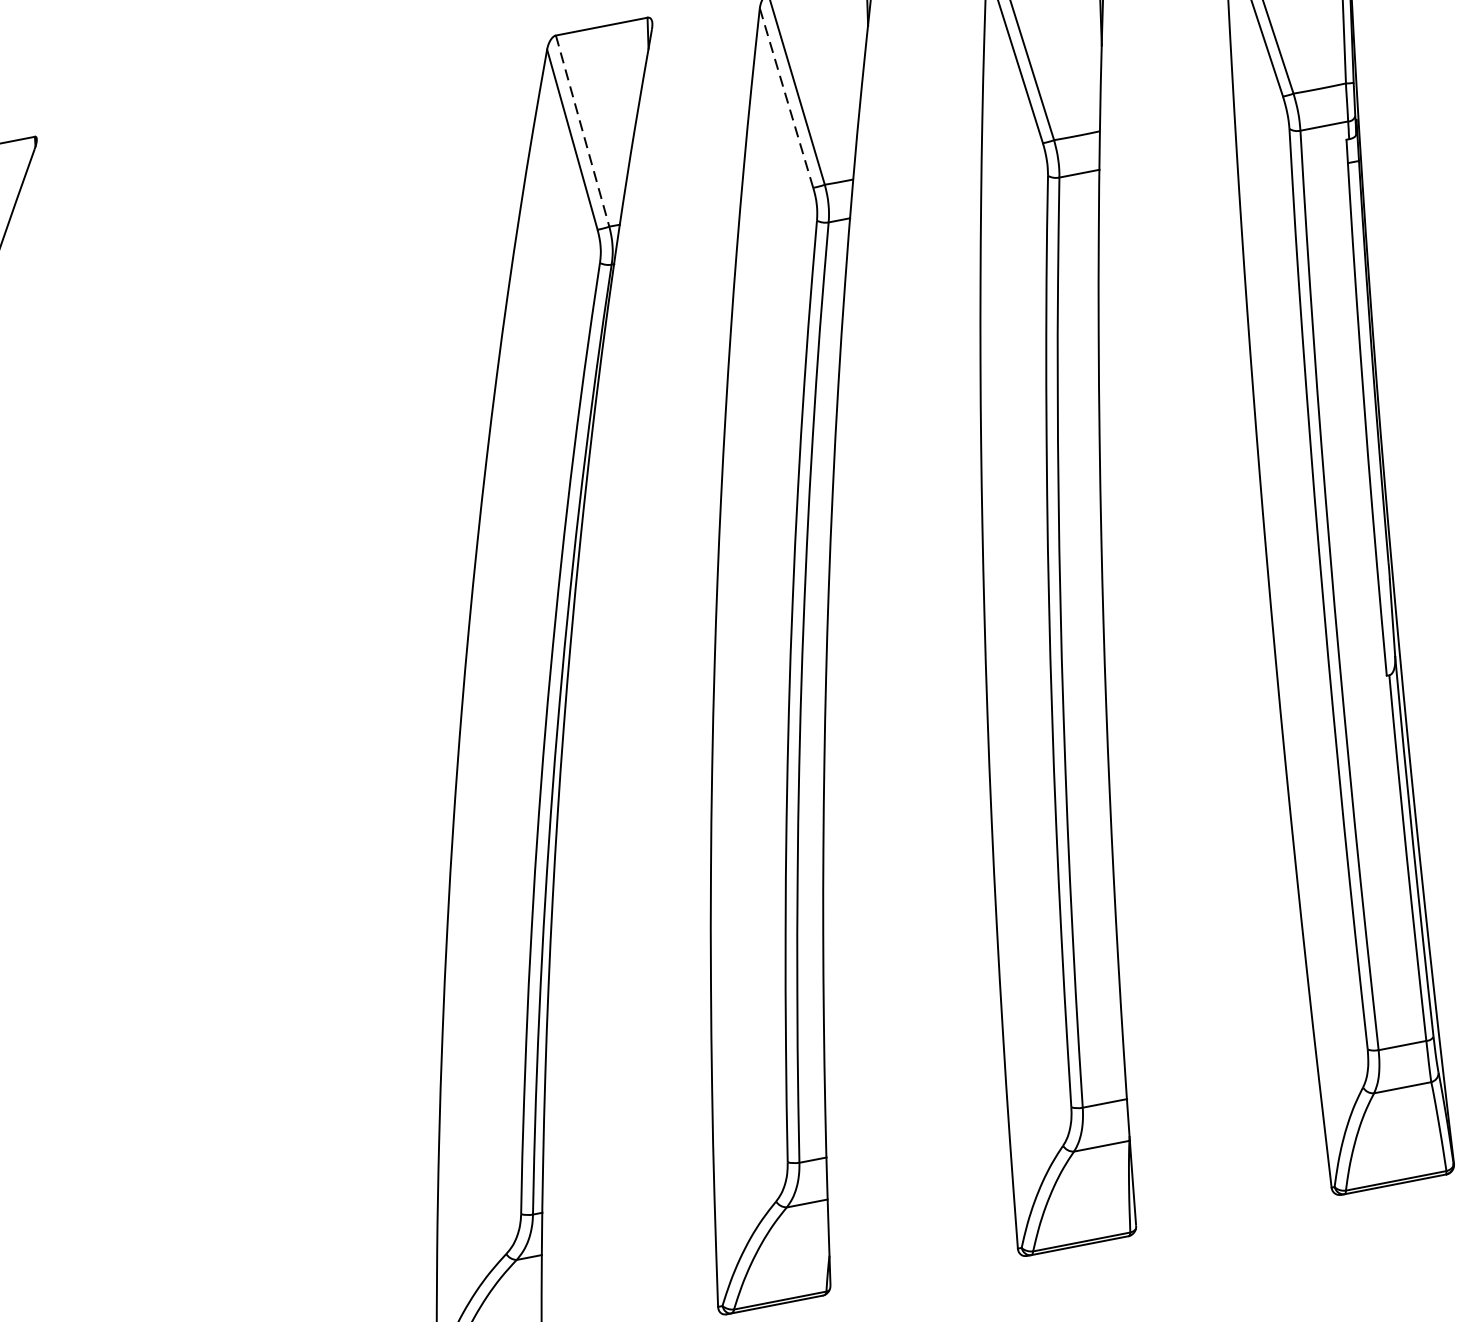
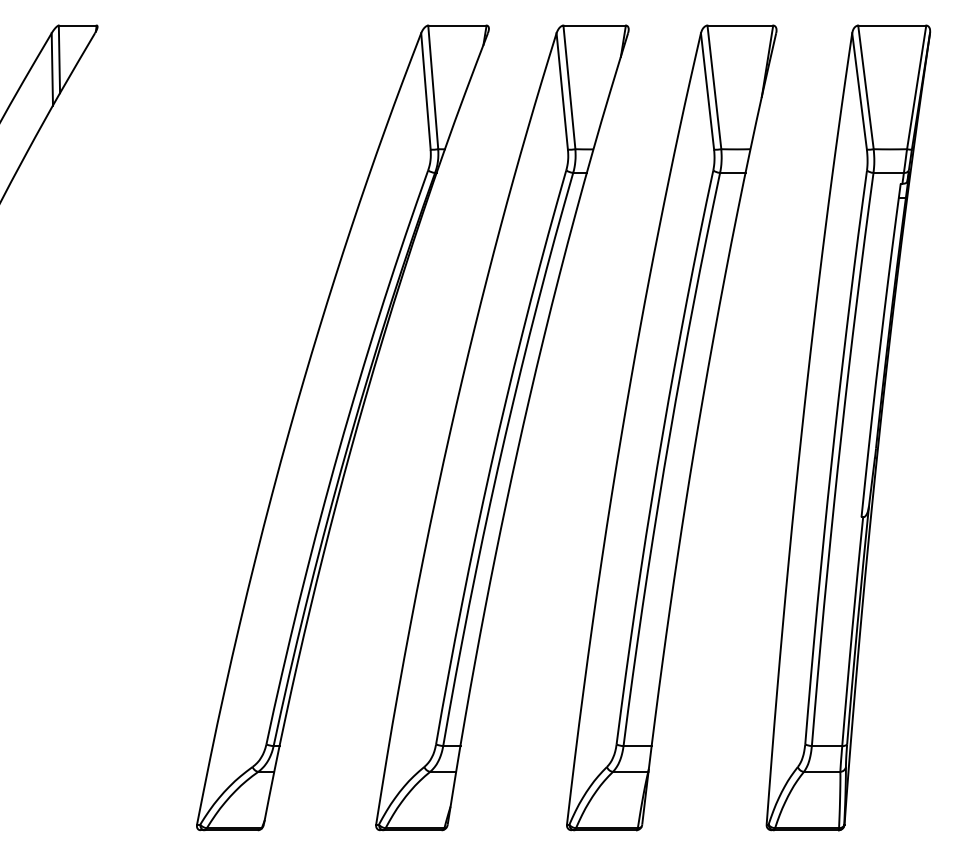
line: (786, 98) -> (562, 91), dashed -> solid
line: (583, 131) -> (433, 87), dashed -> solid

